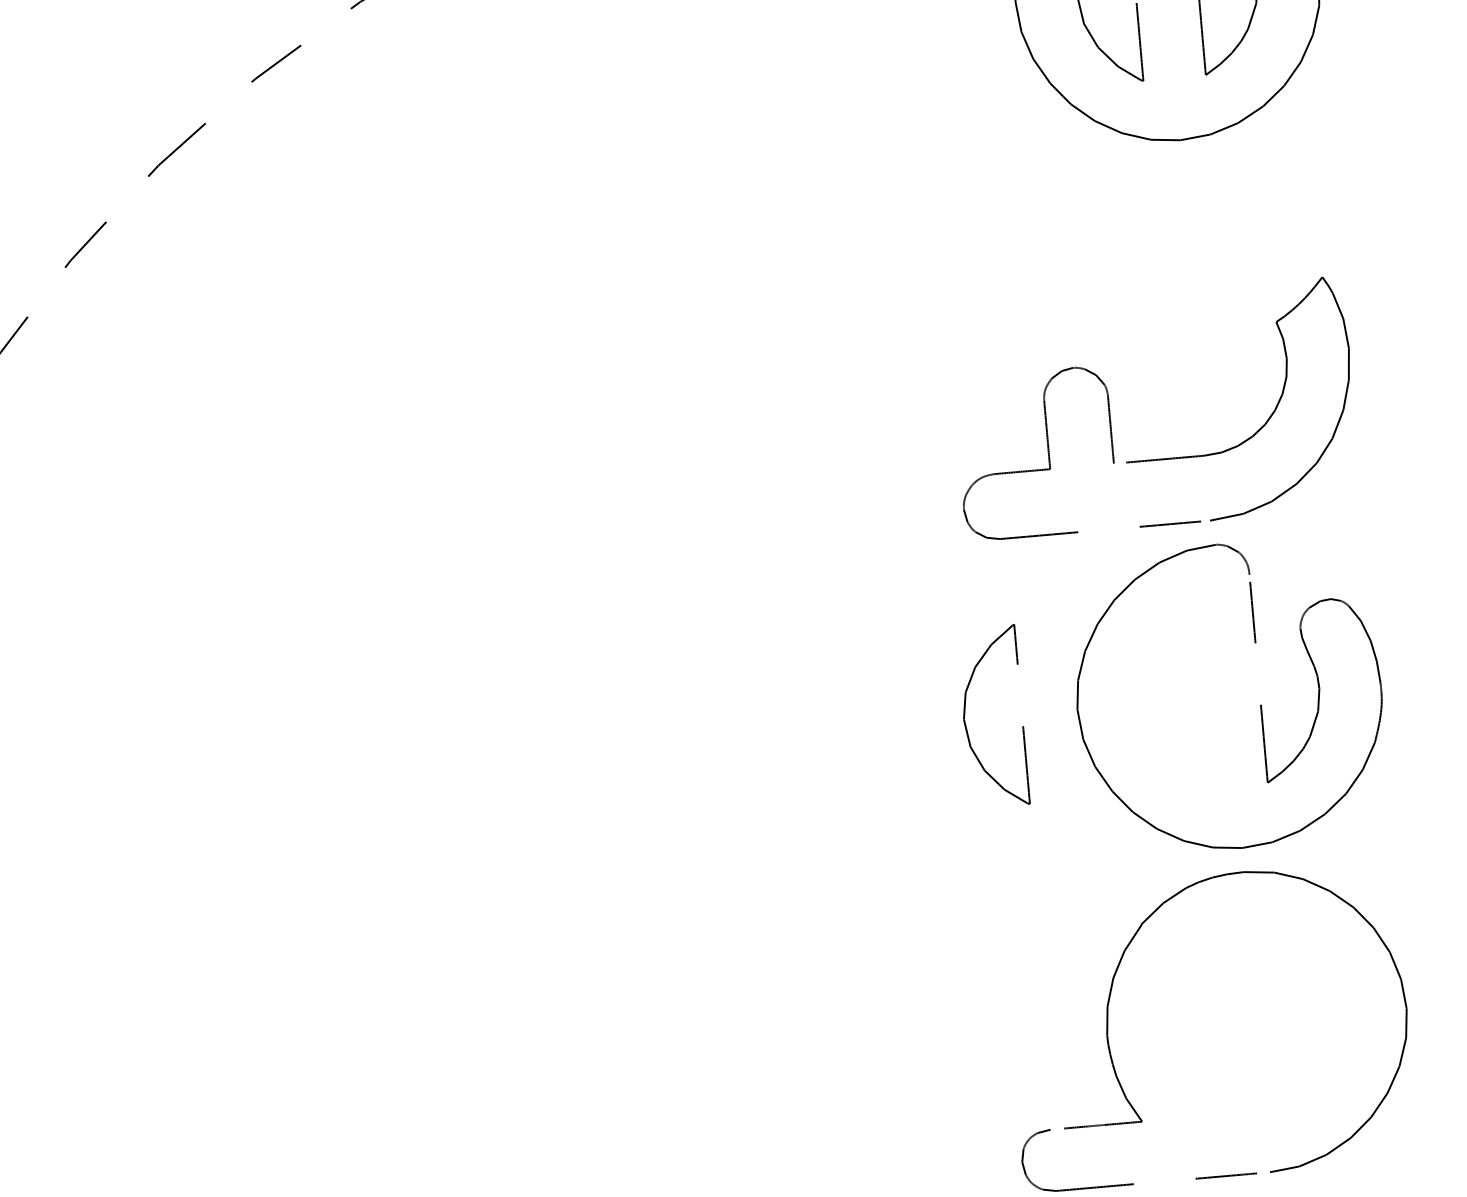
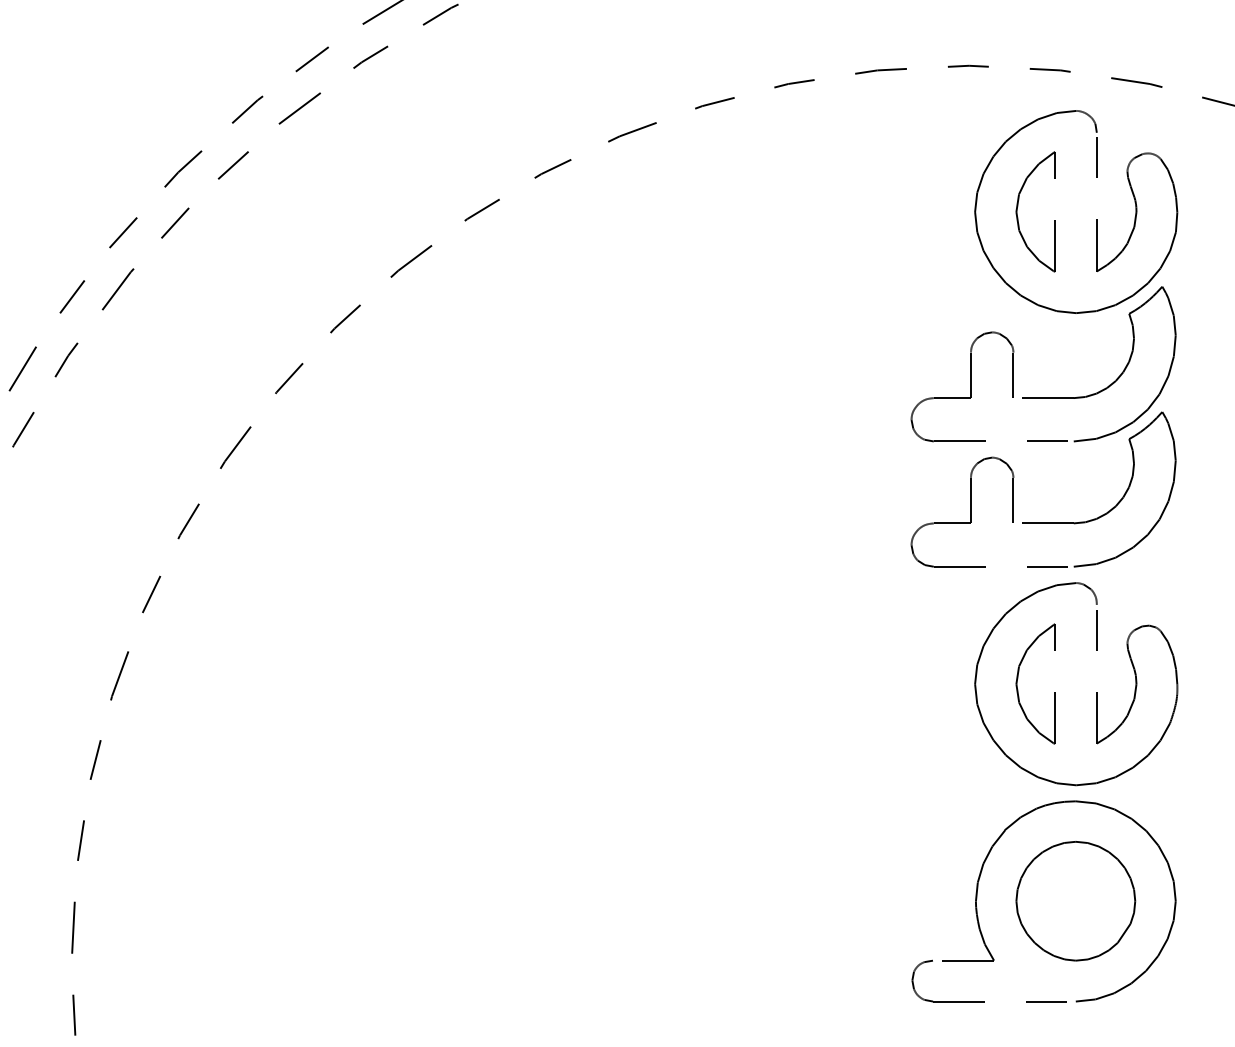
part: (1093, 225) -> (1013, 364), added
part: (966, 710) -> (1018, 678), moved
part: (1256, 1022) -> (1075, 901), added

